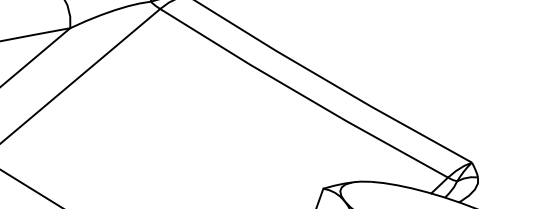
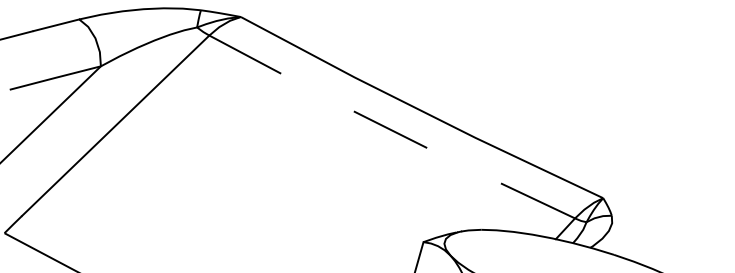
line: (302, 95) -> (390, 129), solid -> dashed

